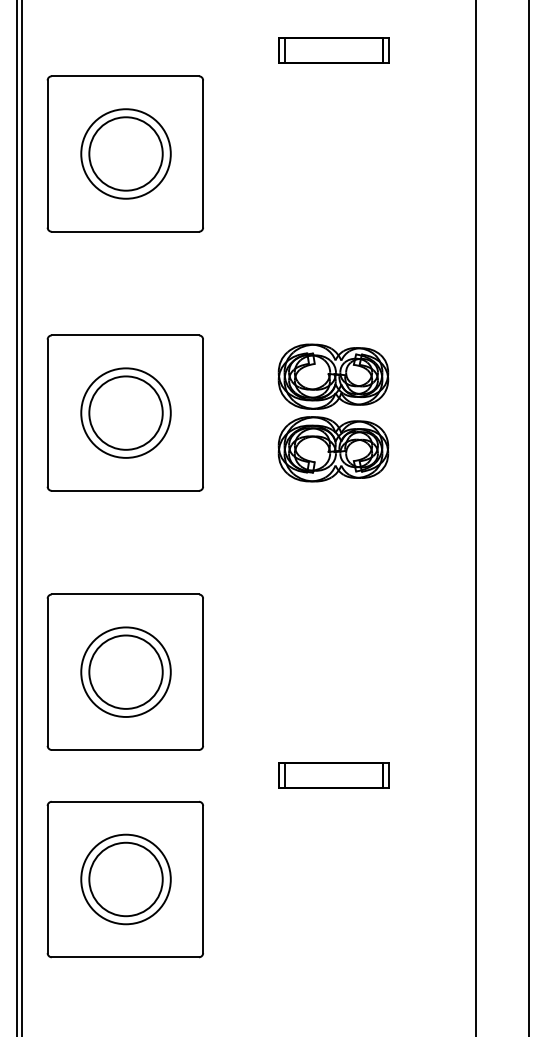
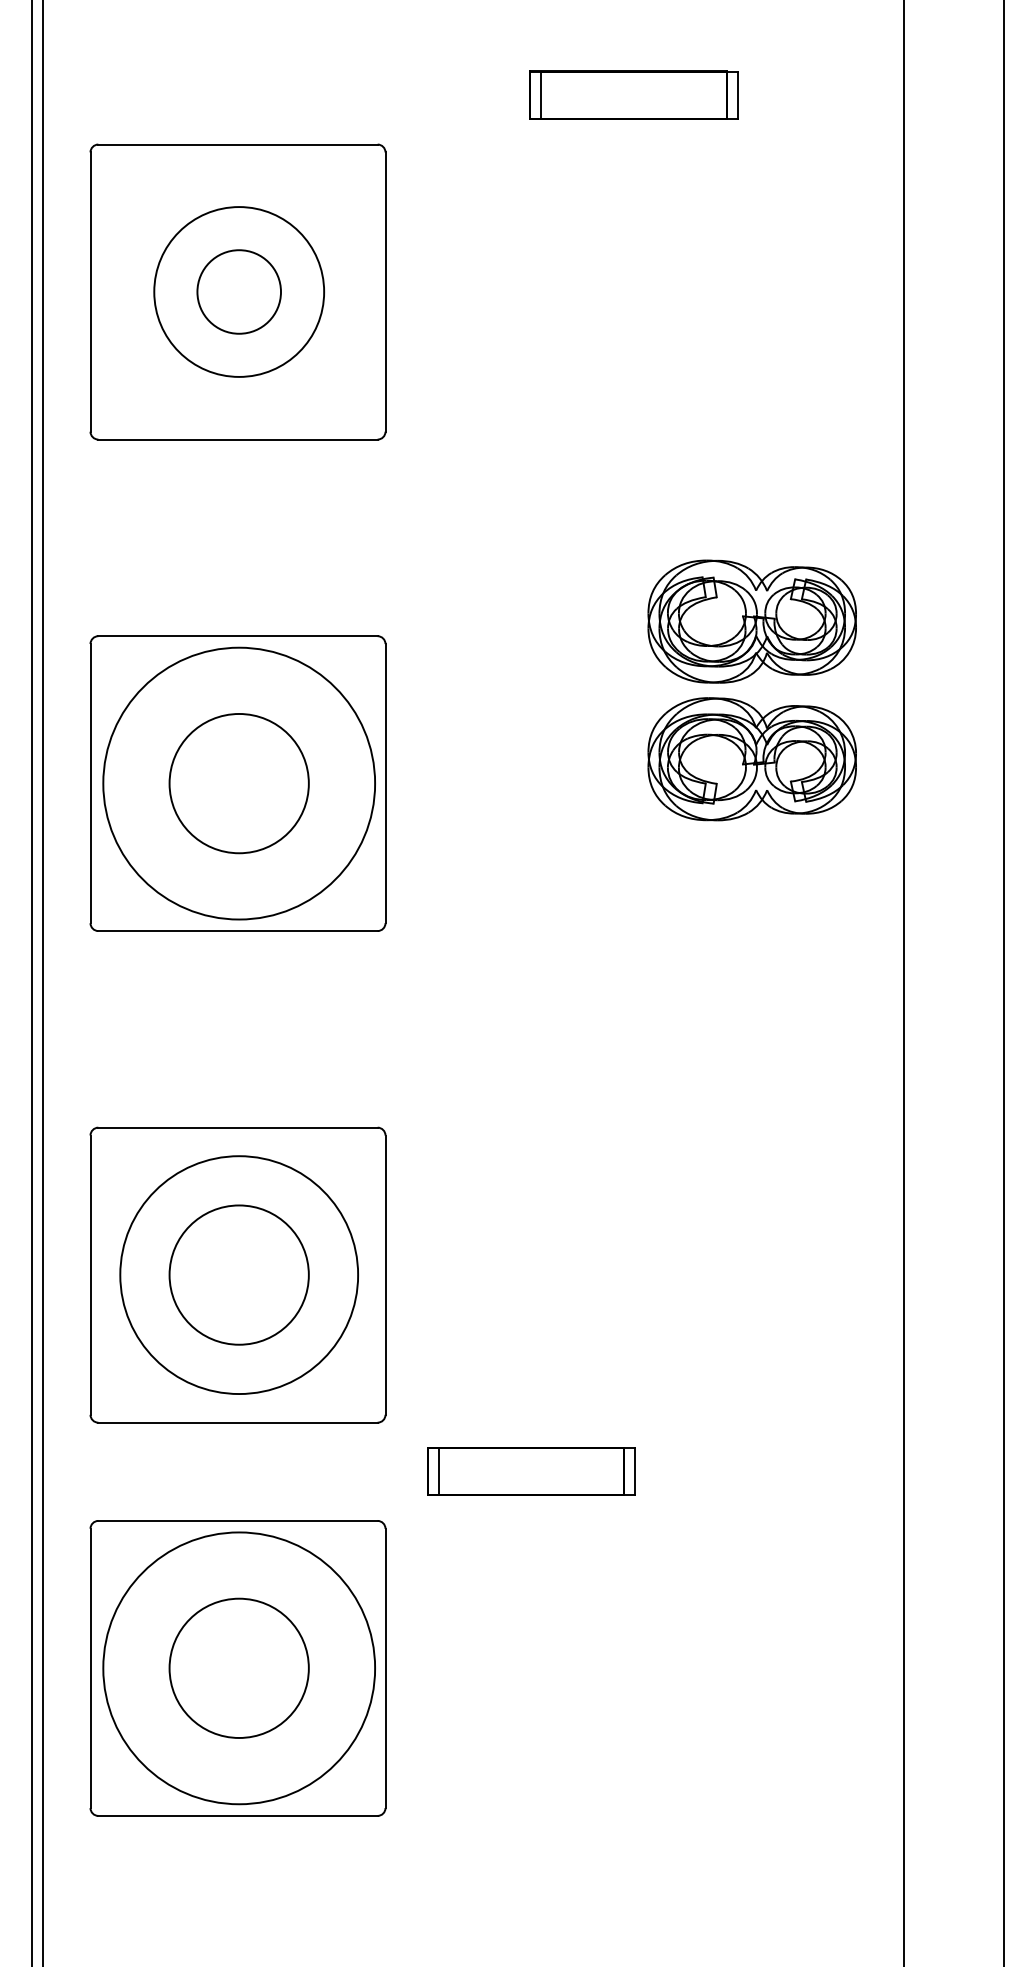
circle: (125, 153) -> (238, 291), size x0.6
circle: (125, 412) -> (238, 782), size x1.6
part: (333, 412) -> (752, 689), moved
circle: (125, 671) -> (238, 1273), size x1.4
part: (333, 775) -> (530, 1471), moved
circle: (125, 879) -> (238, 1668), size x1.6

